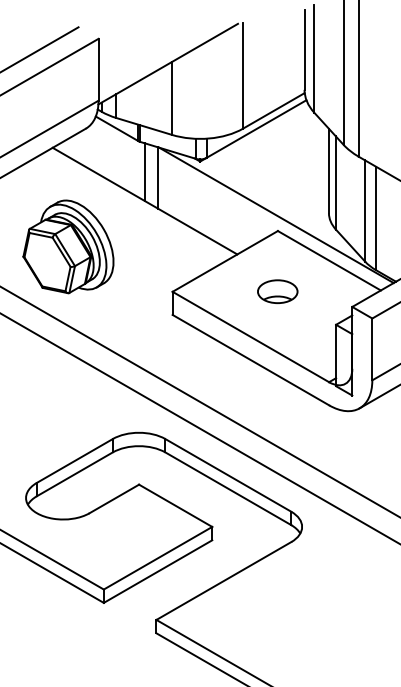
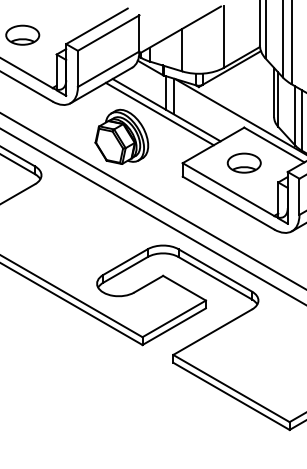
line: (132, 206) -> (159, 113), added
part: (276, 290) -> (243, 162), size x1.43

